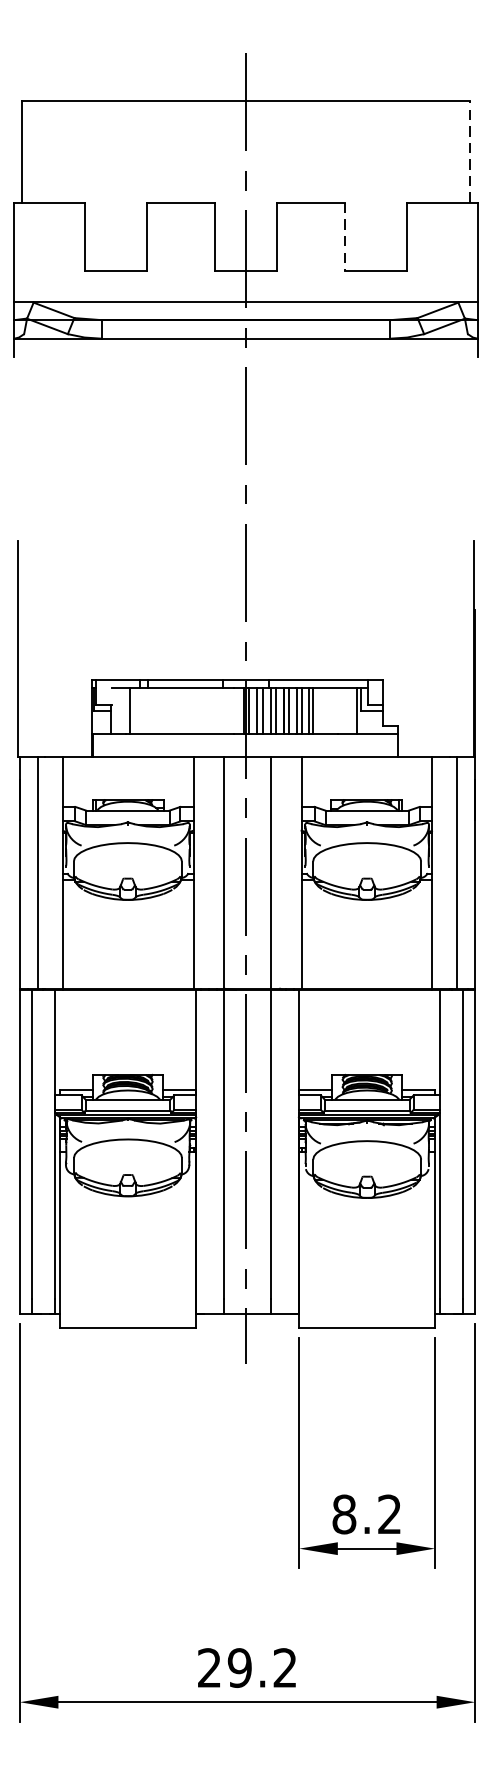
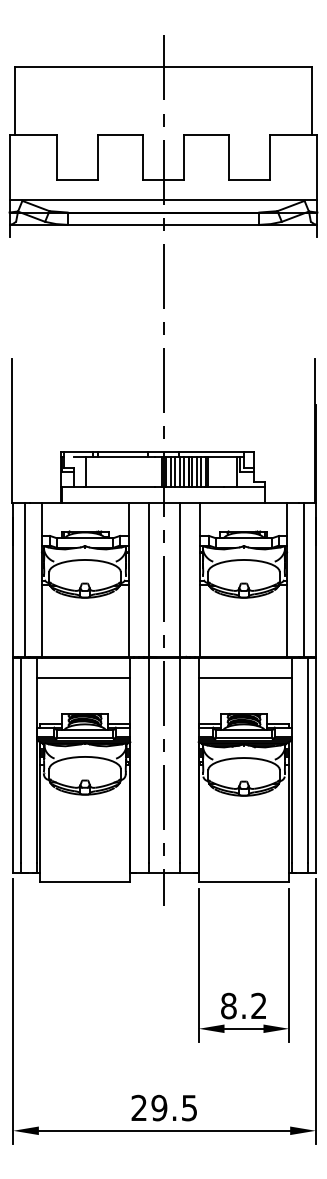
line: (470, 151) -> (312, 100), dashed -> solid
line: (345, 237) -> (229, 157), dashed -> solid
line: (125, 1021) -> (83, 678), added
line: (369, 1021) -> (245, 678), added
text: (285, 1667) -> (189, 1107), 29.2 -> 29.5

